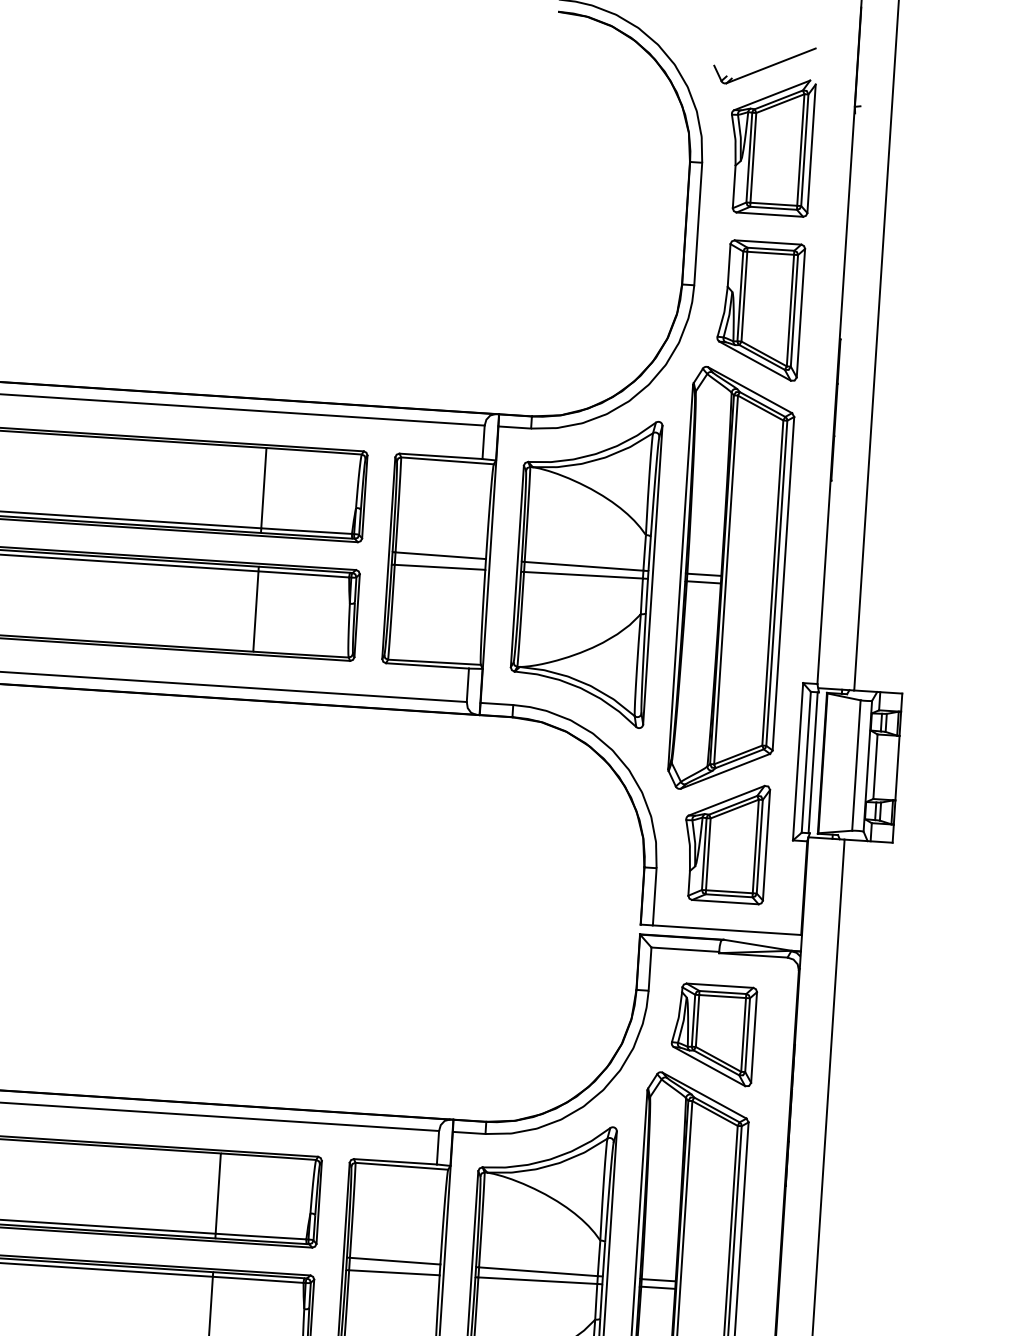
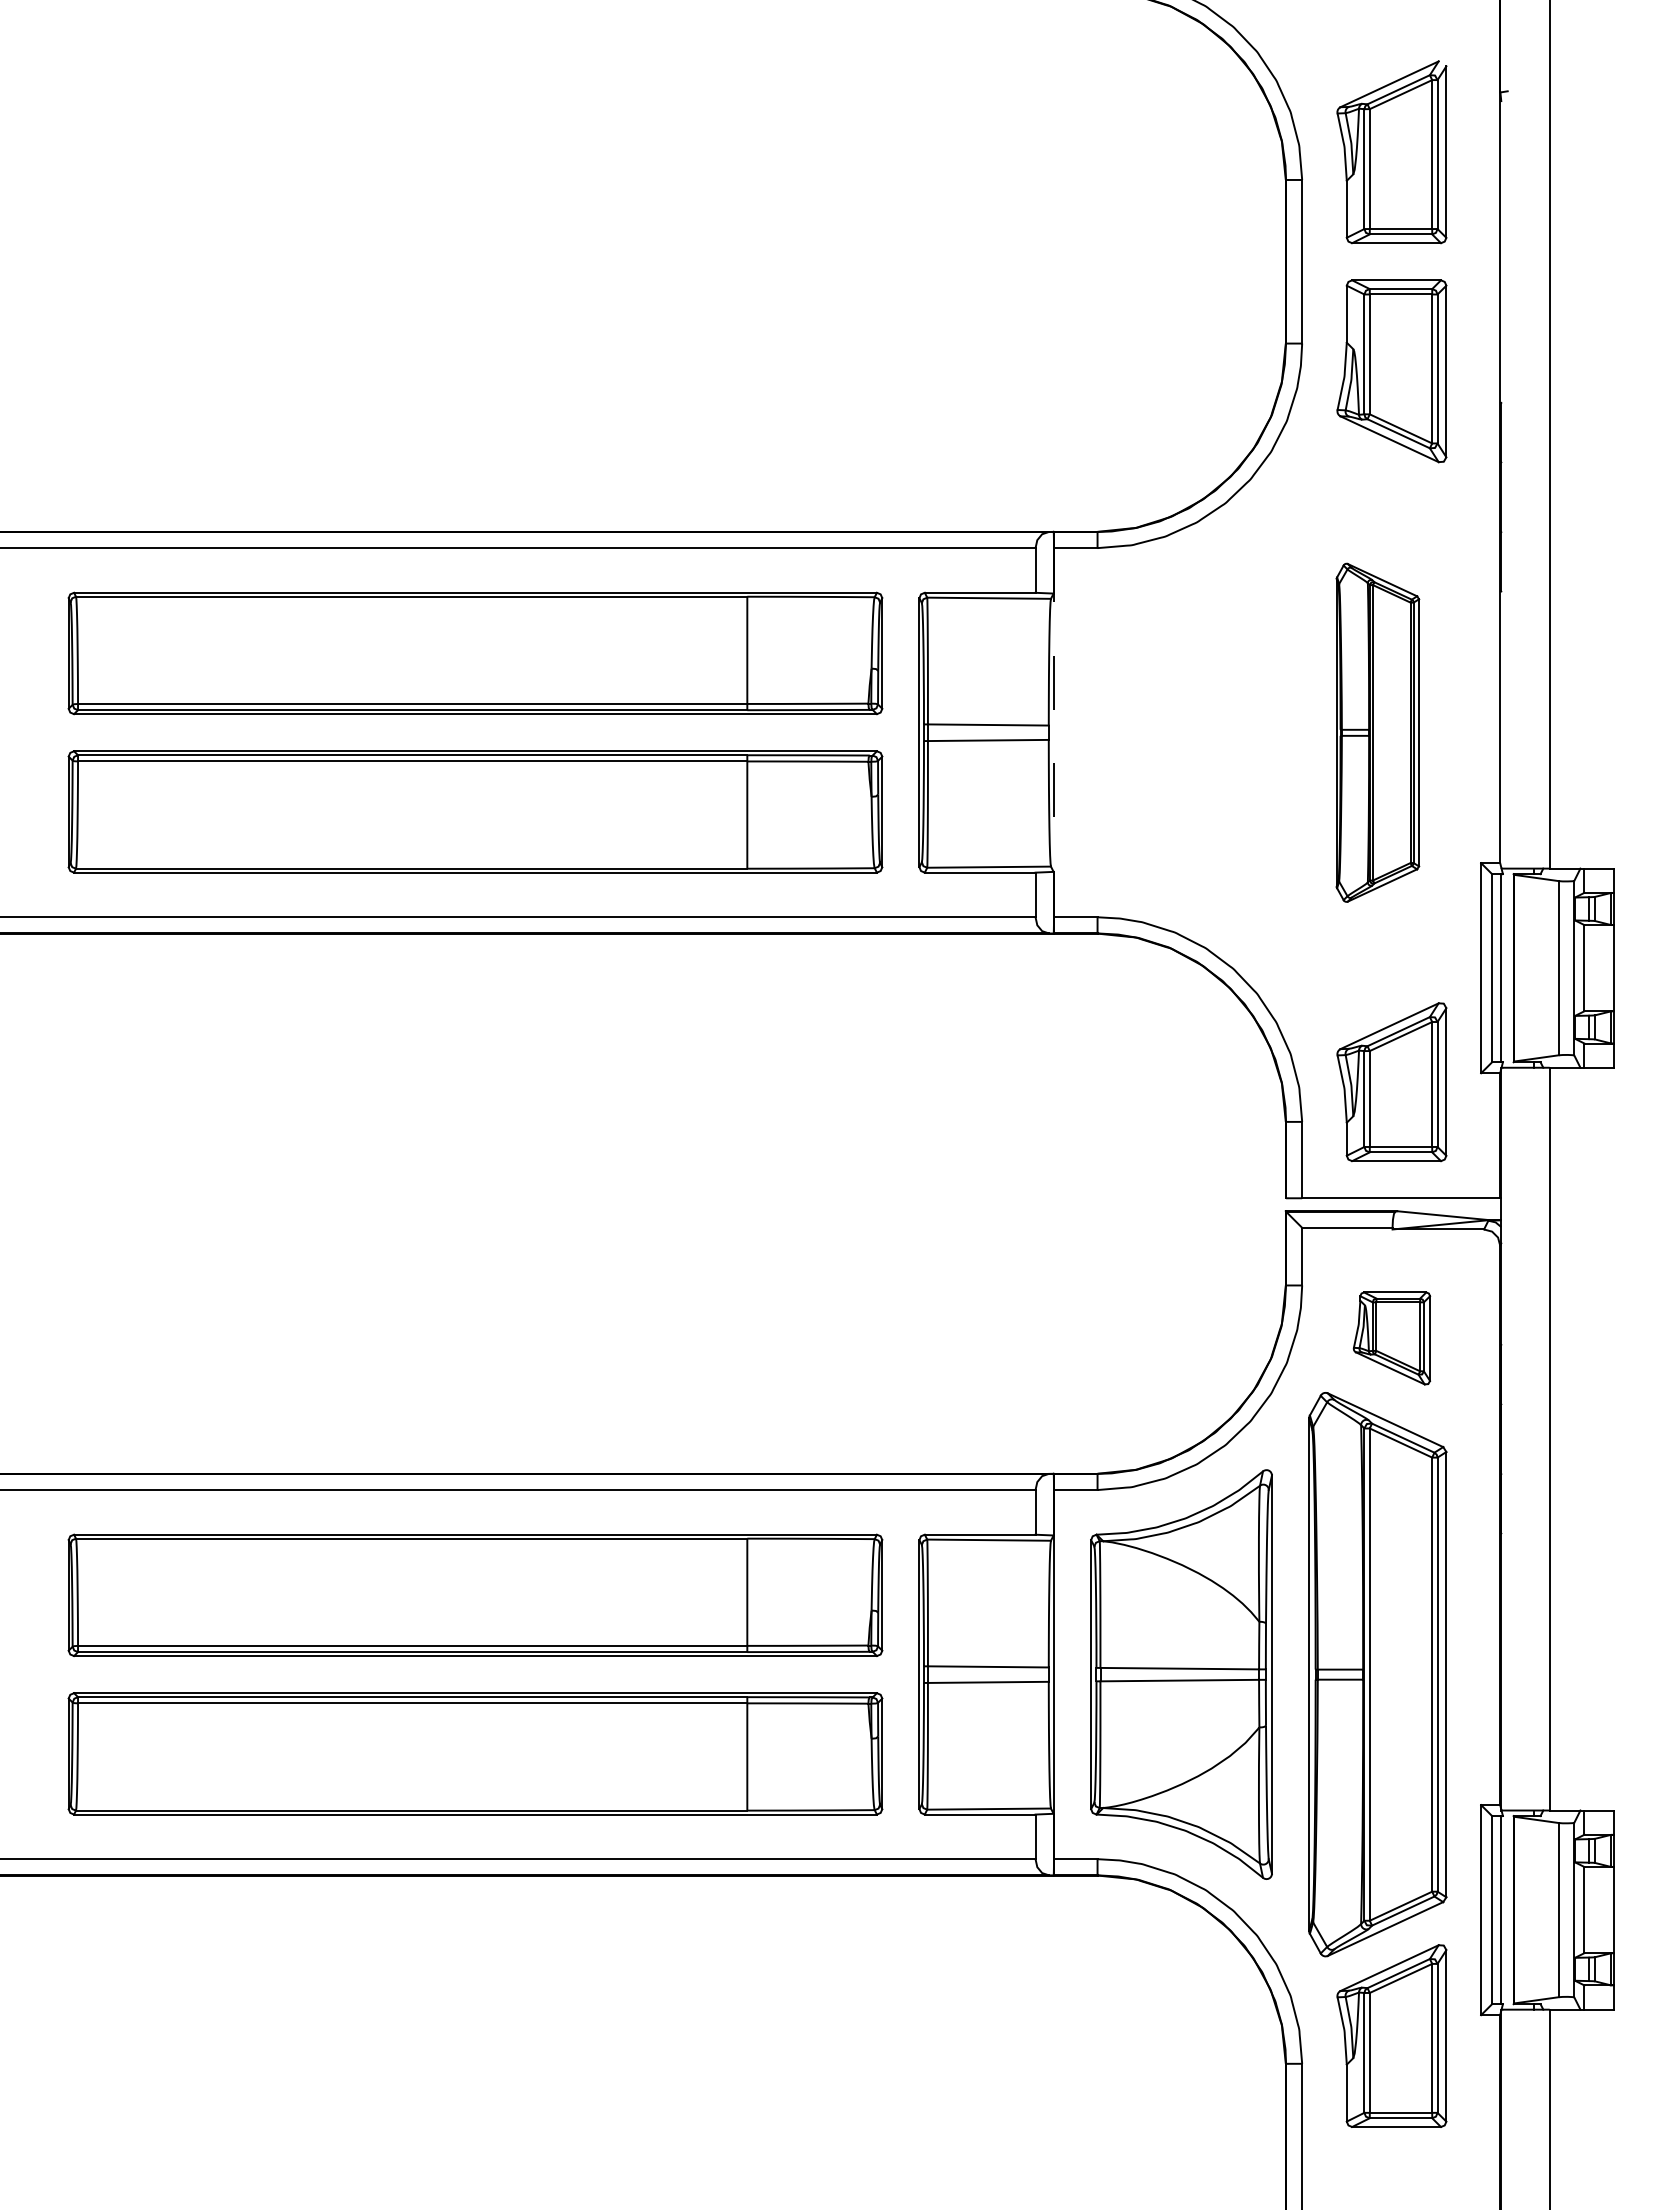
part: (764, 65) -> (1376, 45), removed
line: (489, 564) -> (1054, 732), solid -> dashed
part: (585, 570) -> (1181, 732), removed
part: (731, 580) -> (1377, 732), size x0.6
part: (712, 1034) -> (1391, 1338), size x0.7

